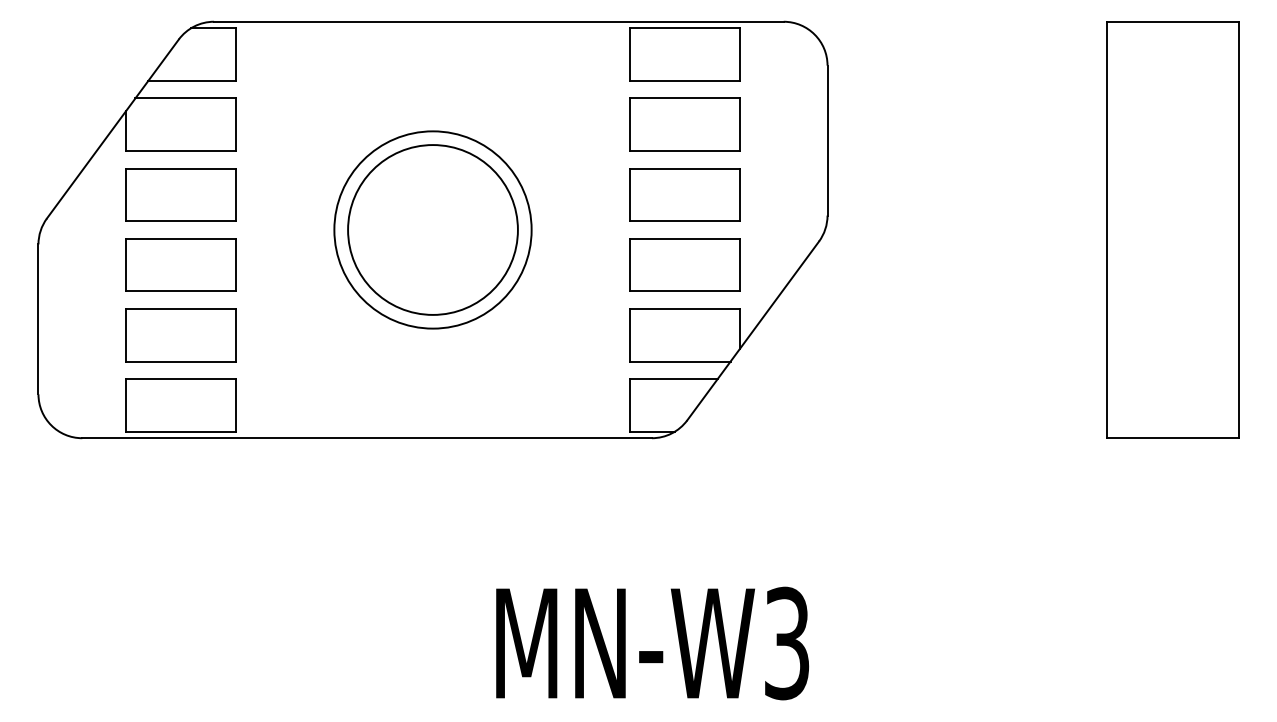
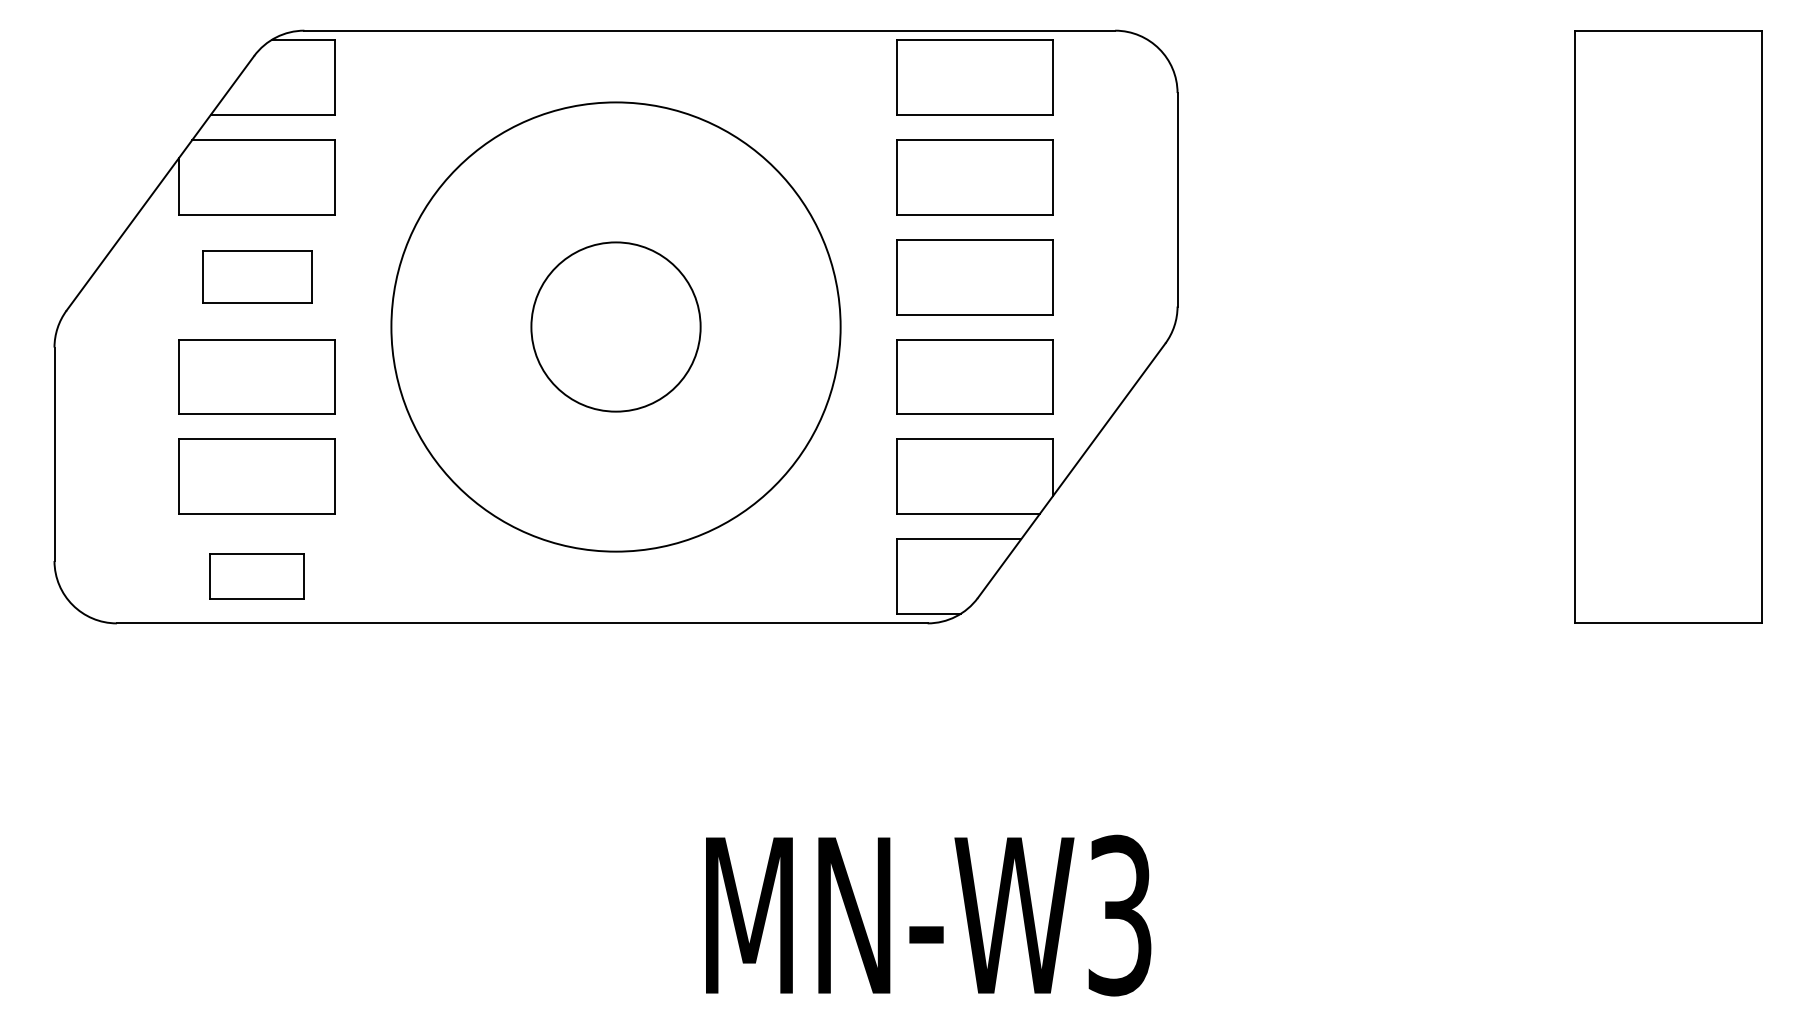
part: (180, 195) -> (256, 277), size x0.7
circle: (432, 229) -> (615, 326), size x0.7
circle: (432, 229) -> (615, 326), size x1.6
part: (180, 405) -> (256, 576), size x0.6

